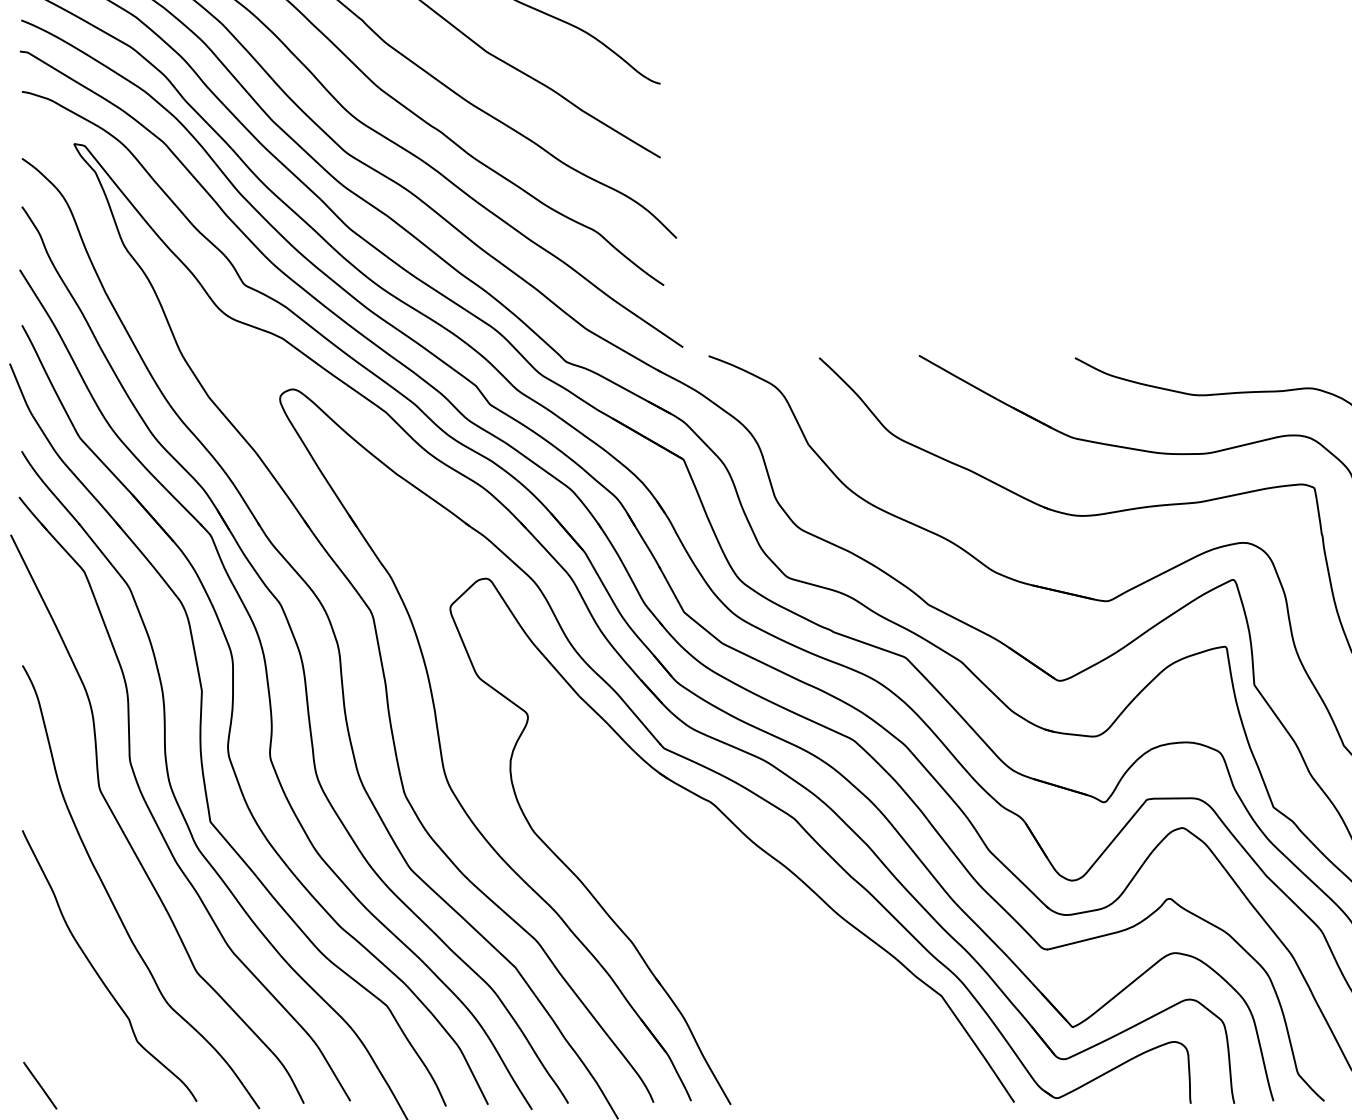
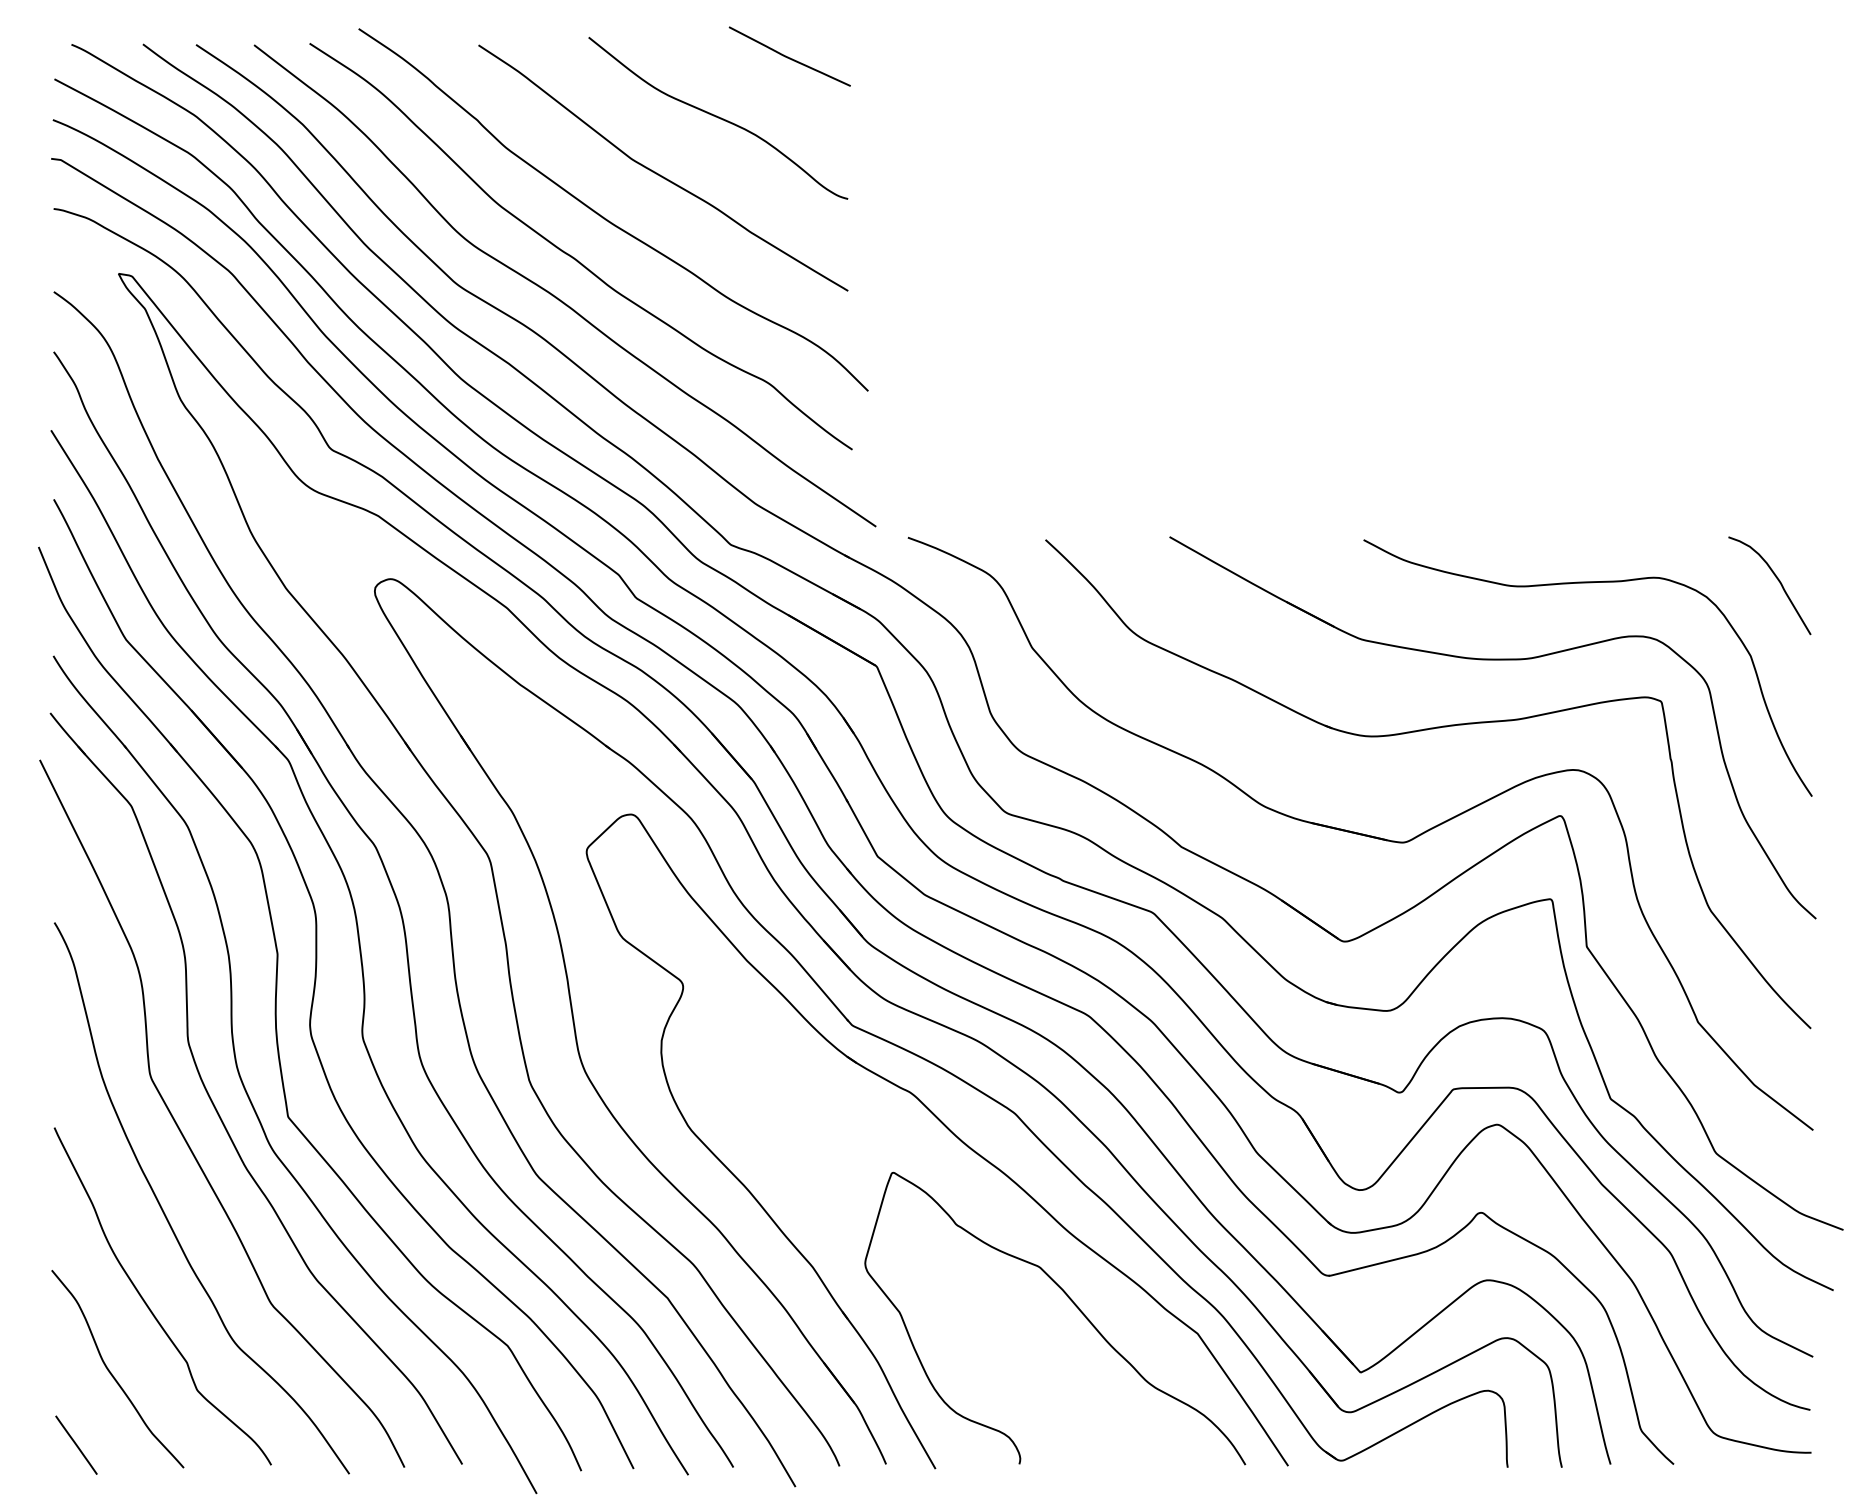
curve: (841, 972) -> (1073, 1304), added
curve: (68, 1027) -> (111, 1372), added

